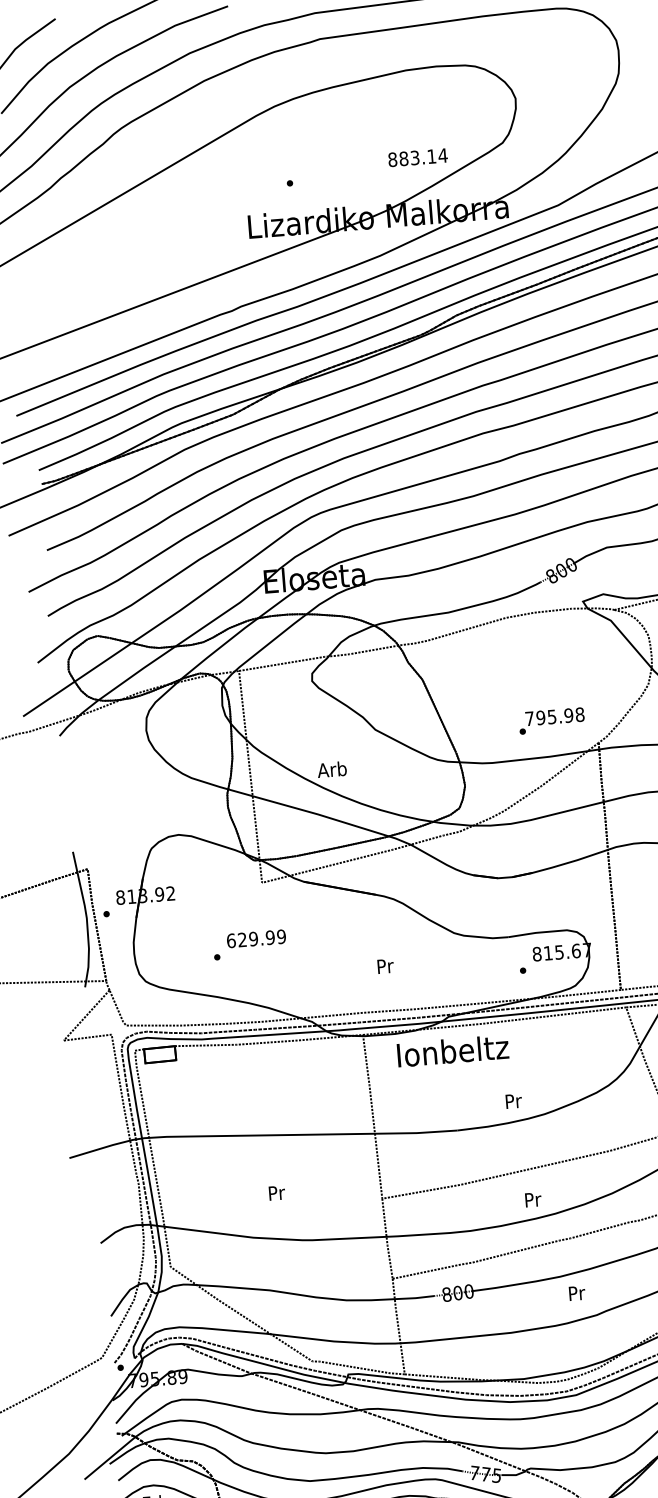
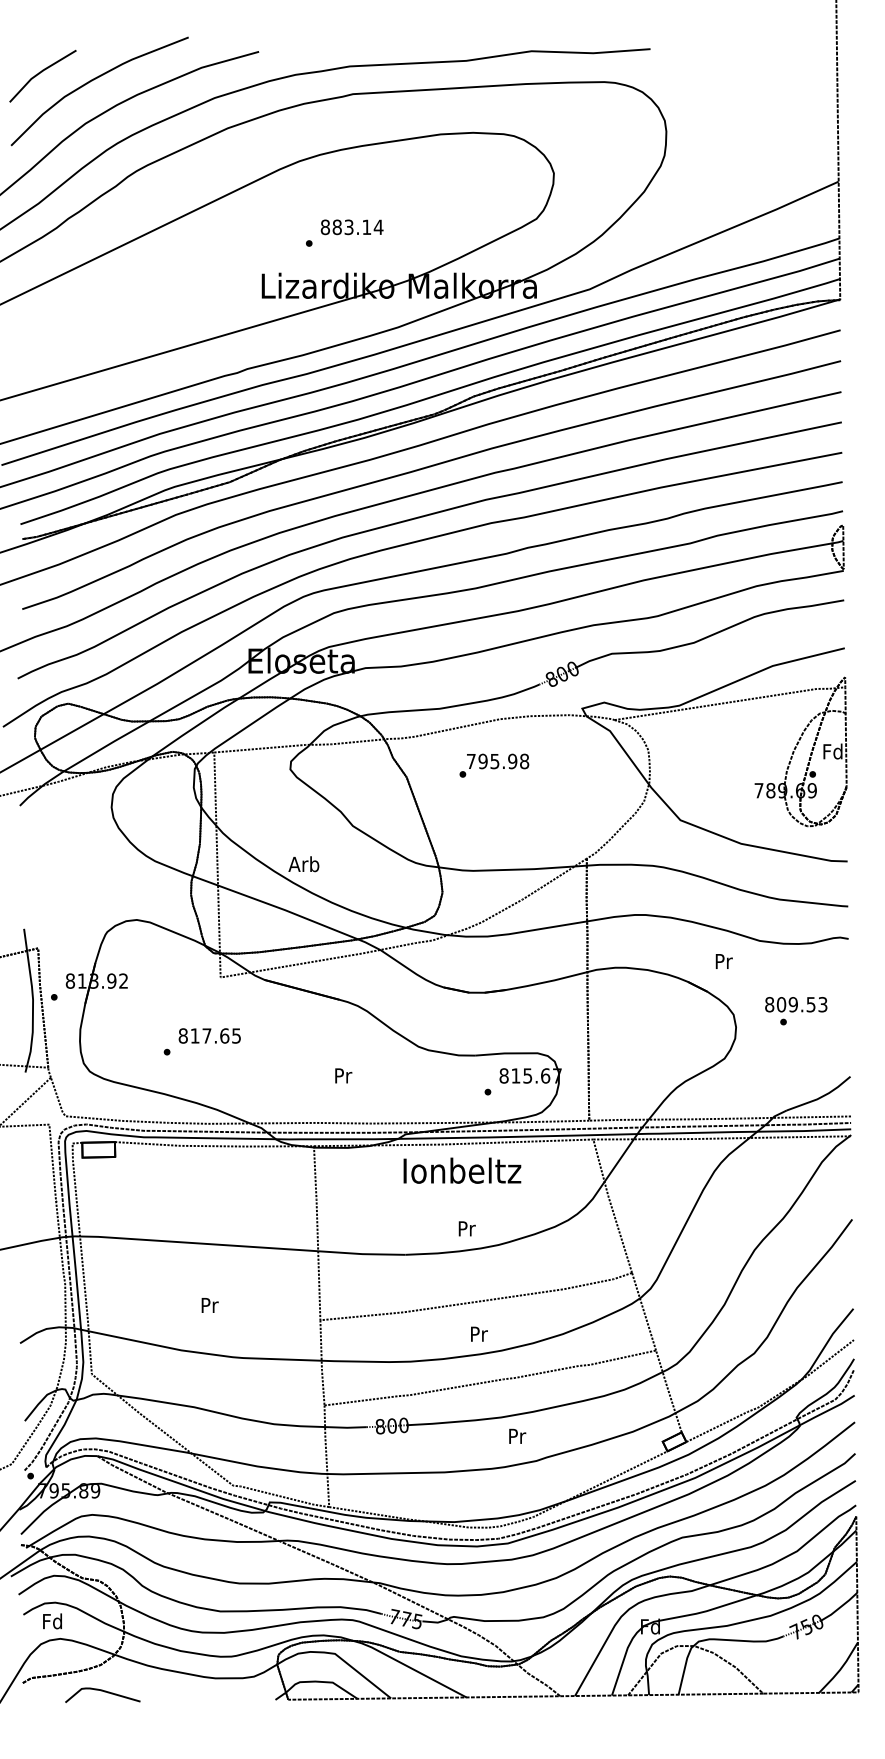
text: (417, 157) -> (351, 227), moved
text: (551, 720) -> (494, 765), moved
text: (256, 938) -> (209, 1035), 629.99 -> 817.65
text: (453, 1050) -> (462, 1170), moved

